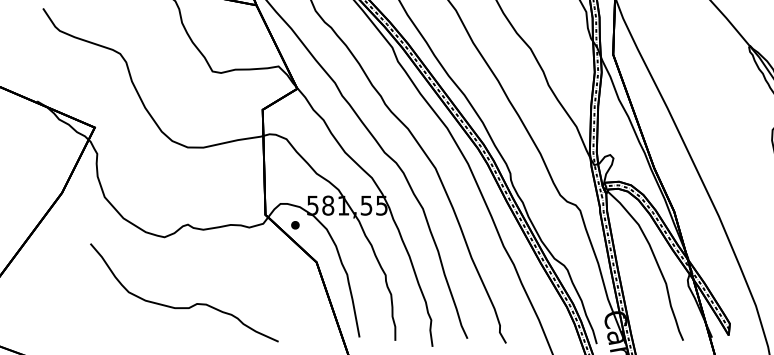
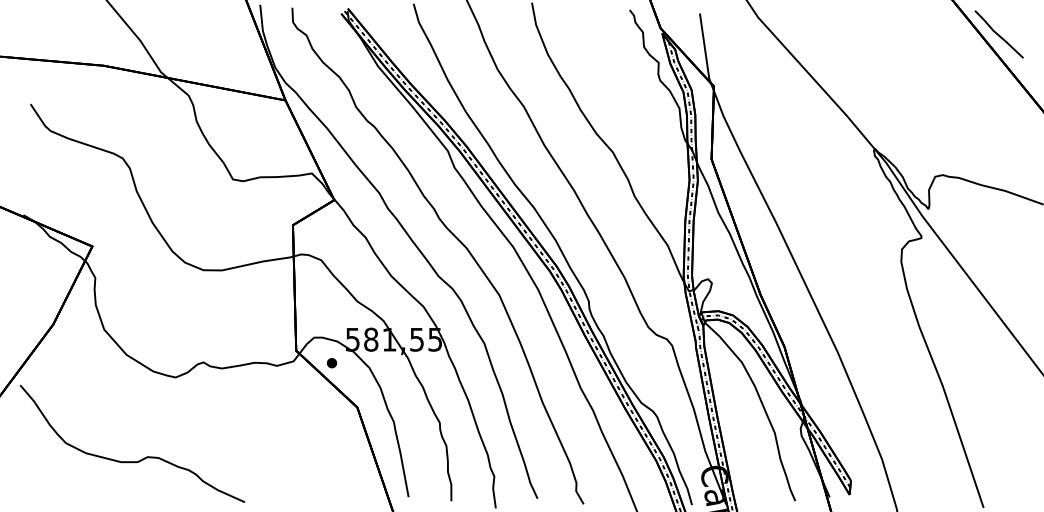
curve: (191, 305) -> (140, 459), moved

